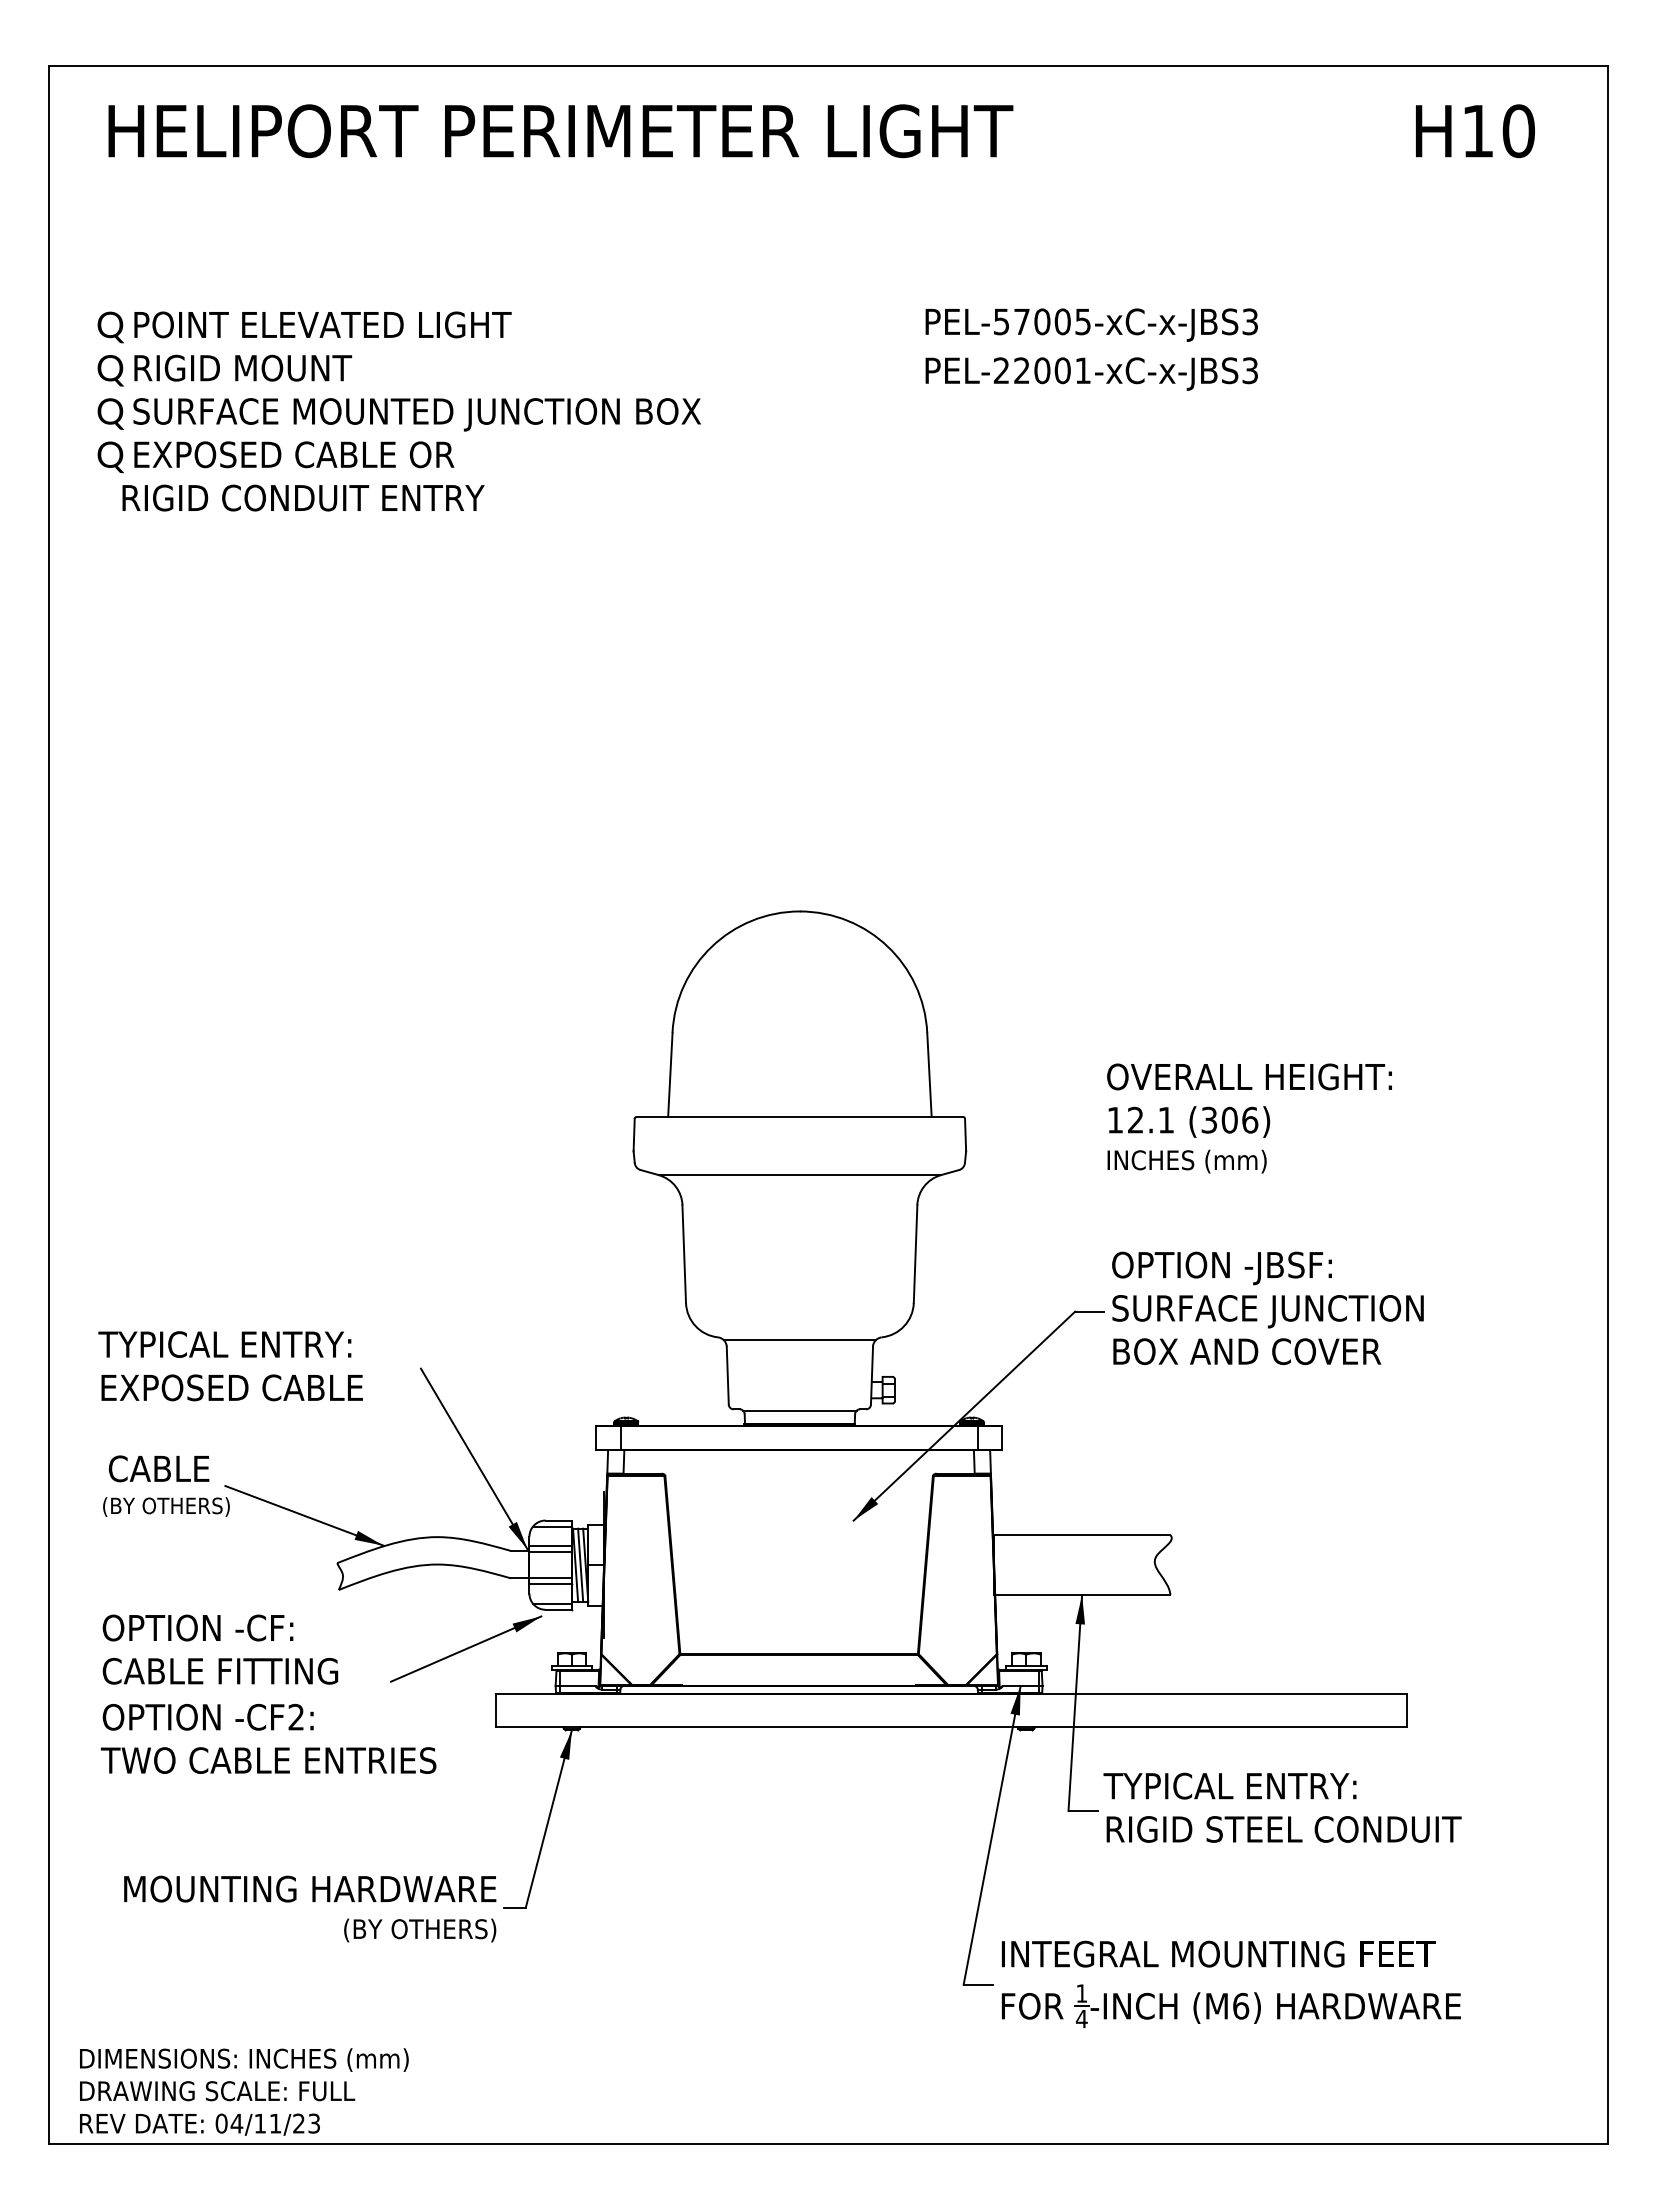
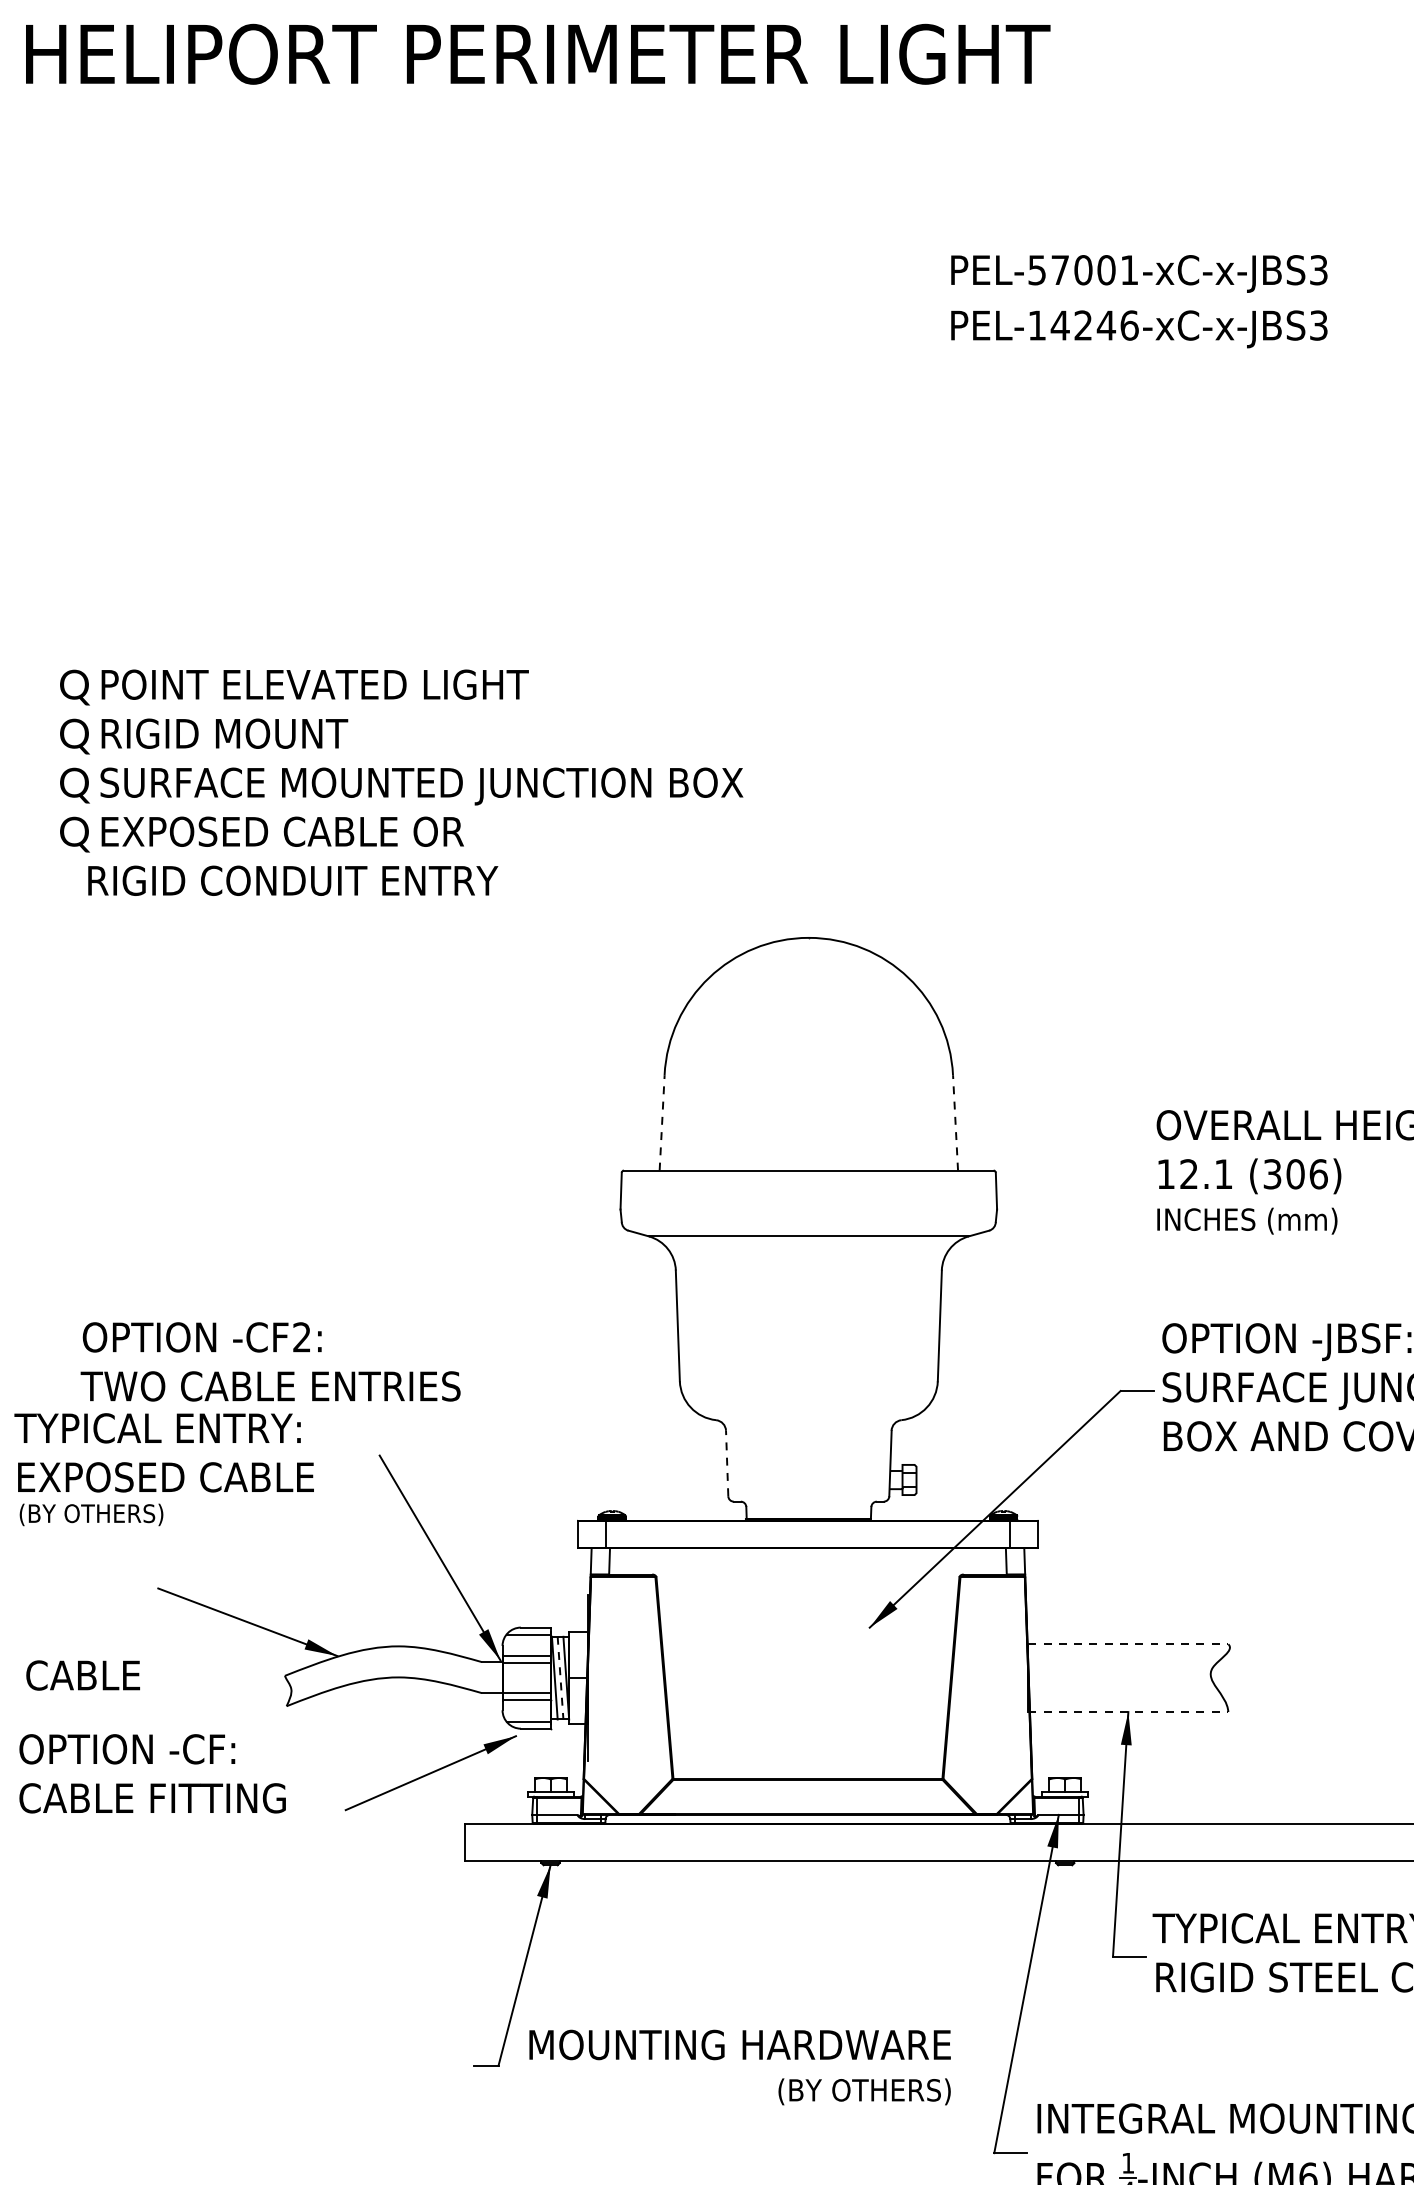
text: (1082, 321) -> (1128, 269), PEL-57005-xC-x-JBS3 -> PEL-57001-xC-x-JBS3
text: (1042, 370) -> (1083, 325), PEL-22001-xC-x-JBS3 -> PEL-14246-xC-x-JBS3
text: (398, 411) -> (400, 782), moved
line: (670, 1074) -> (662, 1122), solid -> dashed
line: (929, 1074) -> (955, 1122), solid -> dashed
line: (799, 1340) -> (808, 1423), removed
line: (727, 1375) -> (726, 1463), solid -> dashed
line: (799, 1410) -> (808, 1502), removed
text: (158, 1468) -> (82, 1675), moved
text: (166, 1506) -> (91, 1514), moved
line: (1082, 1535) -> (1128, 1644), solid -> dashed
line: (580, 1565) -> (560, 1678), solid -> dashed
line: (1082, 1595) -> (1128, 1712), solid -> dashed
text: (268, 1738) -> (270, 1361), moved
text: (310, 1908) -> (740, 2066), moved

